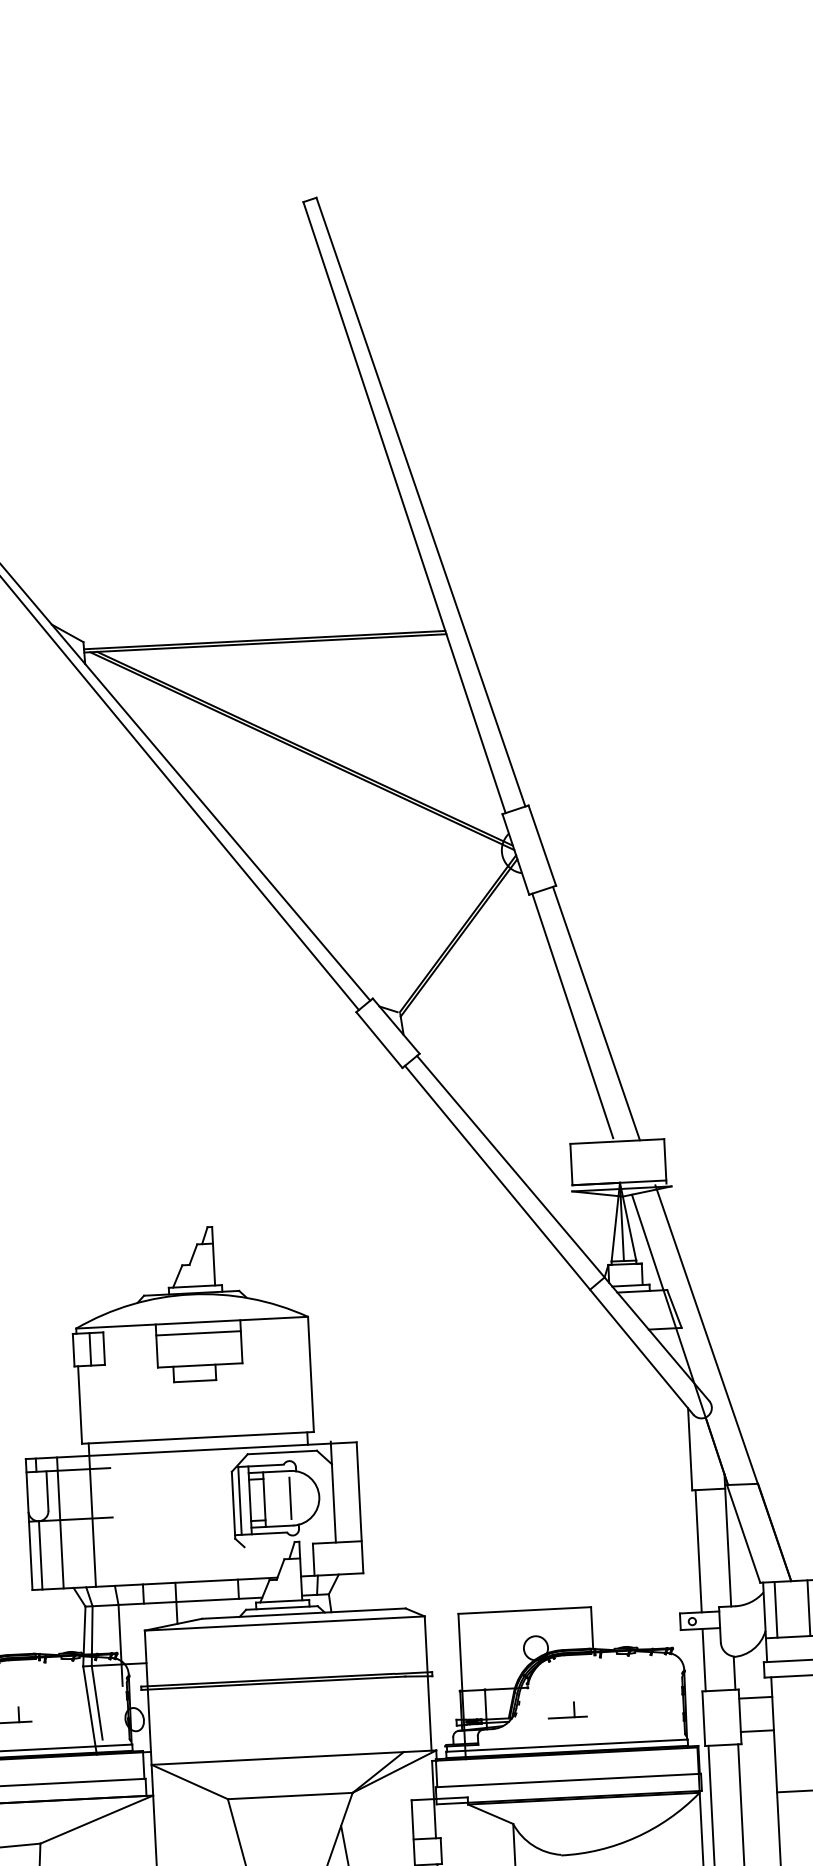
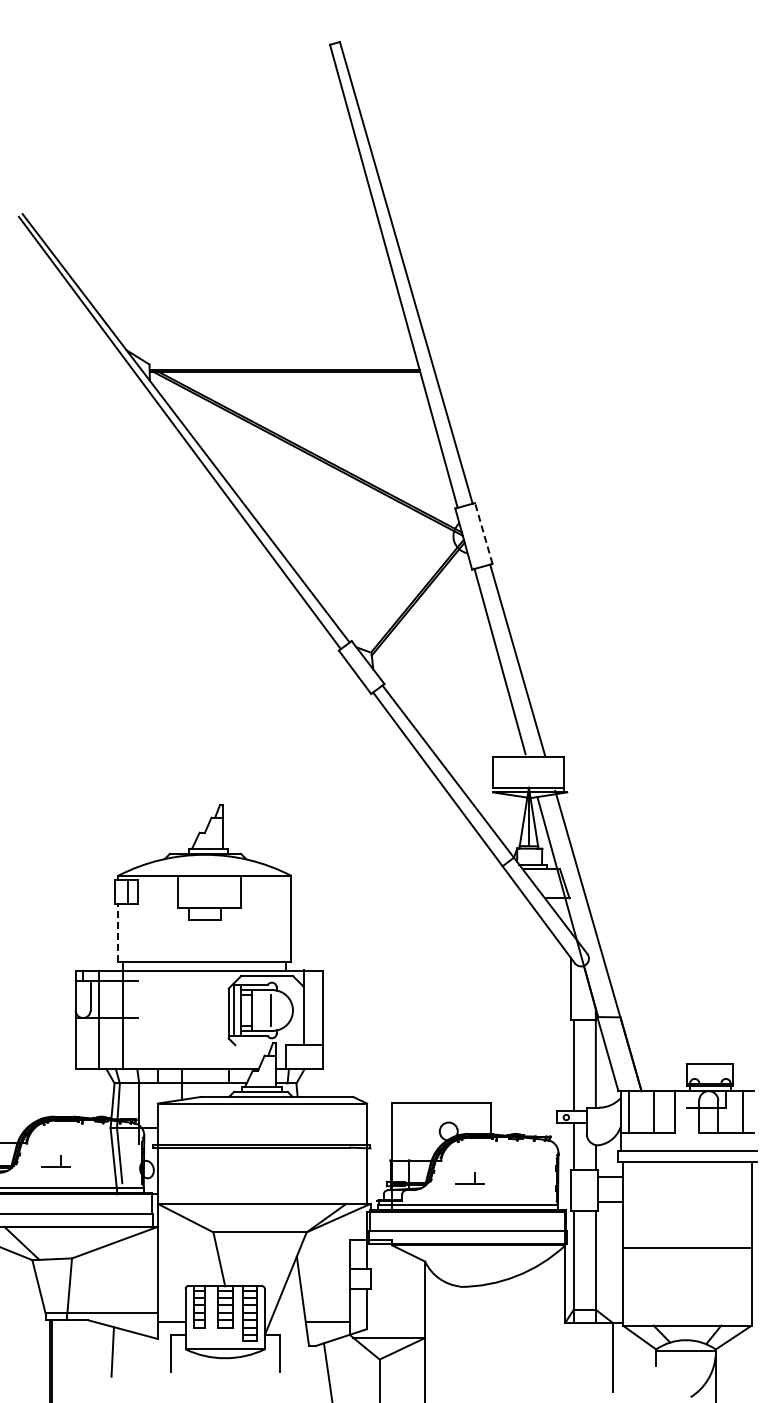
line: (541, 845) -> (483, 533), solid -> dashed
line: (197, 1334) -> (208, 884), removed
line: (80, 1405) -> (118, 933), solid -> dashed
line: (41, 1555) -> (83, 1043), removed

